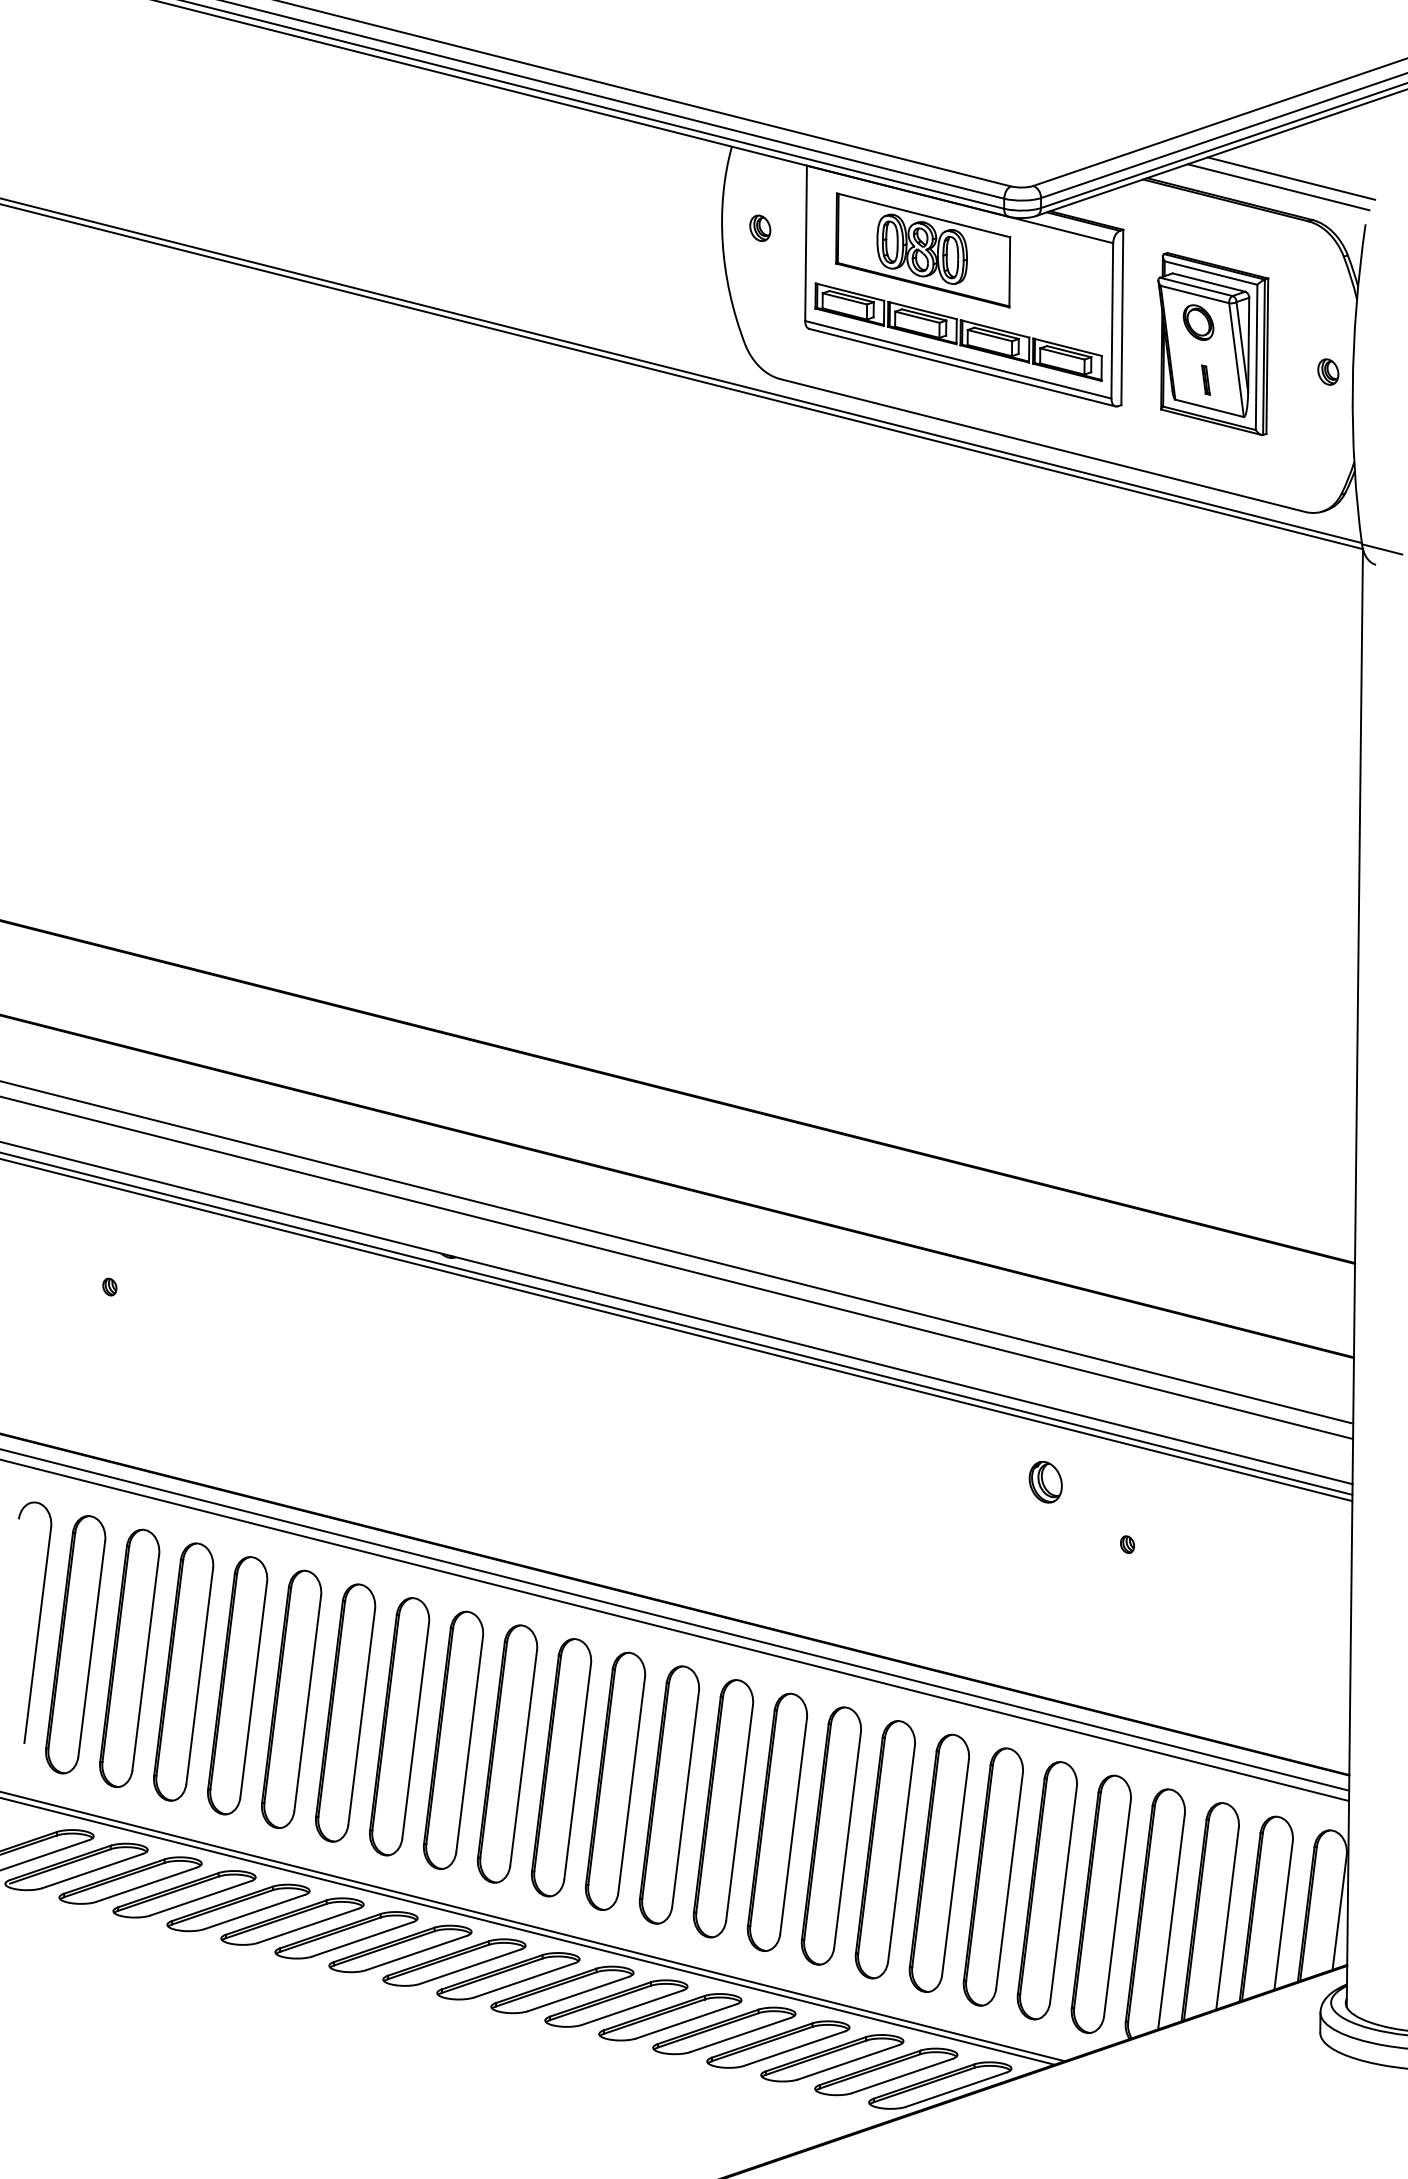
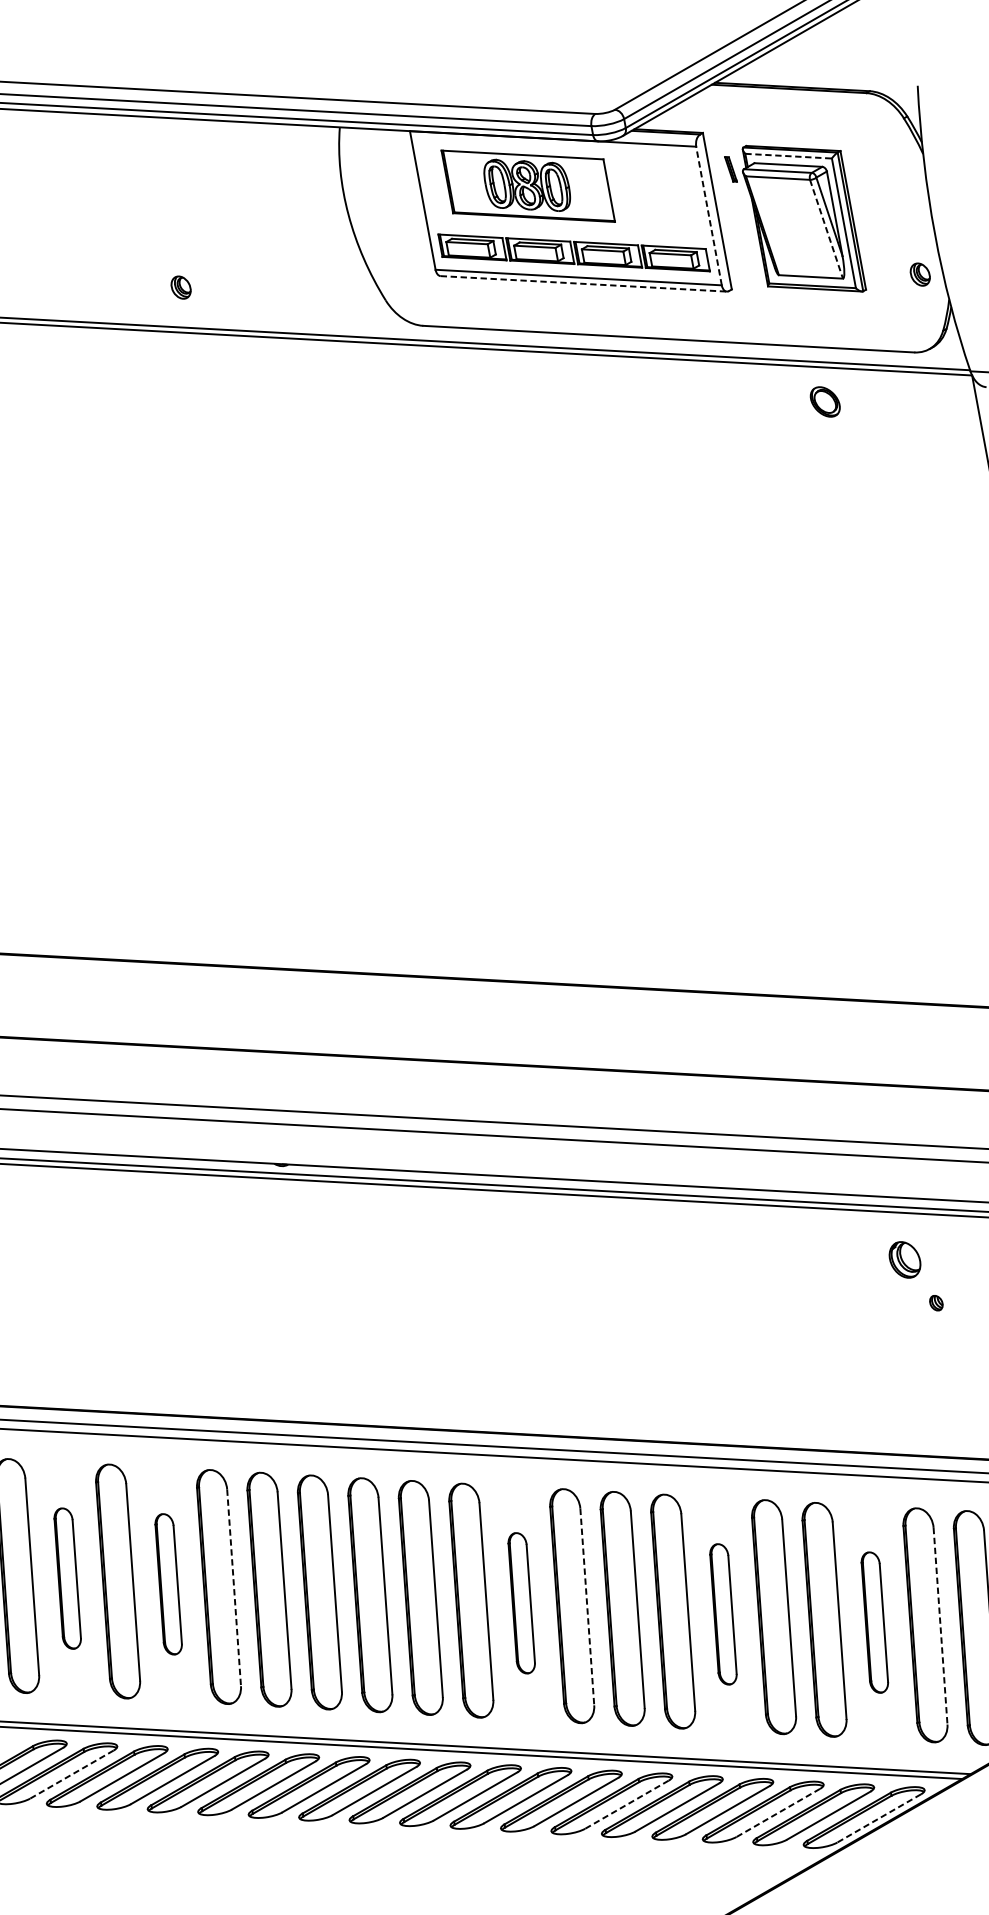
line: (1291, 178) -> (843, 57), removed
line: (1278, 187) -> (833, 68), removed
part: (760, 227) -> (181, 286), moved
line: (1211, 273) -> (789, 156), solid -> dashed
line: (1112, 320) -> (709, 215), solid -> dashed
part: (1198, 322) -> (825, 401), moved
line: (1236, 360) -> (826, 229), solid -> dashed
line: (962, 367) -> (583, 283), solid -> dashed
part: (1328, 371) -> (920, 274), moved
part: (1205, 379) -> (730, 168), moved
part: (1045, 1481) -> (904, 1259), moved
part: (129, 1657) -> (67, 1578), size x0.6
part: (237, 1685) -> (168, 1584), size x0.6
line: (307, 1703) -> (233, 1587), solid -> dashed
part: (615, 1780) -> (521, 1602), size x0.6
line: (685, 1799) -> (587, 1607), solid -> dashed
part: (830, 1835) -> (722, 1614), size x0.6
line: (92, 1871) -> (71, 1775), solid -> dashed
part: (992, 1876) -> (874, 1622), size x0.6
line: (1063, 1894) -> (940, 1625), solid -> dashed
line: (686, 2021) -> (626, 1804), solid -> dashed
line: (847, 2062) -> (777, 1813), solid -> dashed
line: (955, 2089) -> (878, 1818), solid -> dashed

